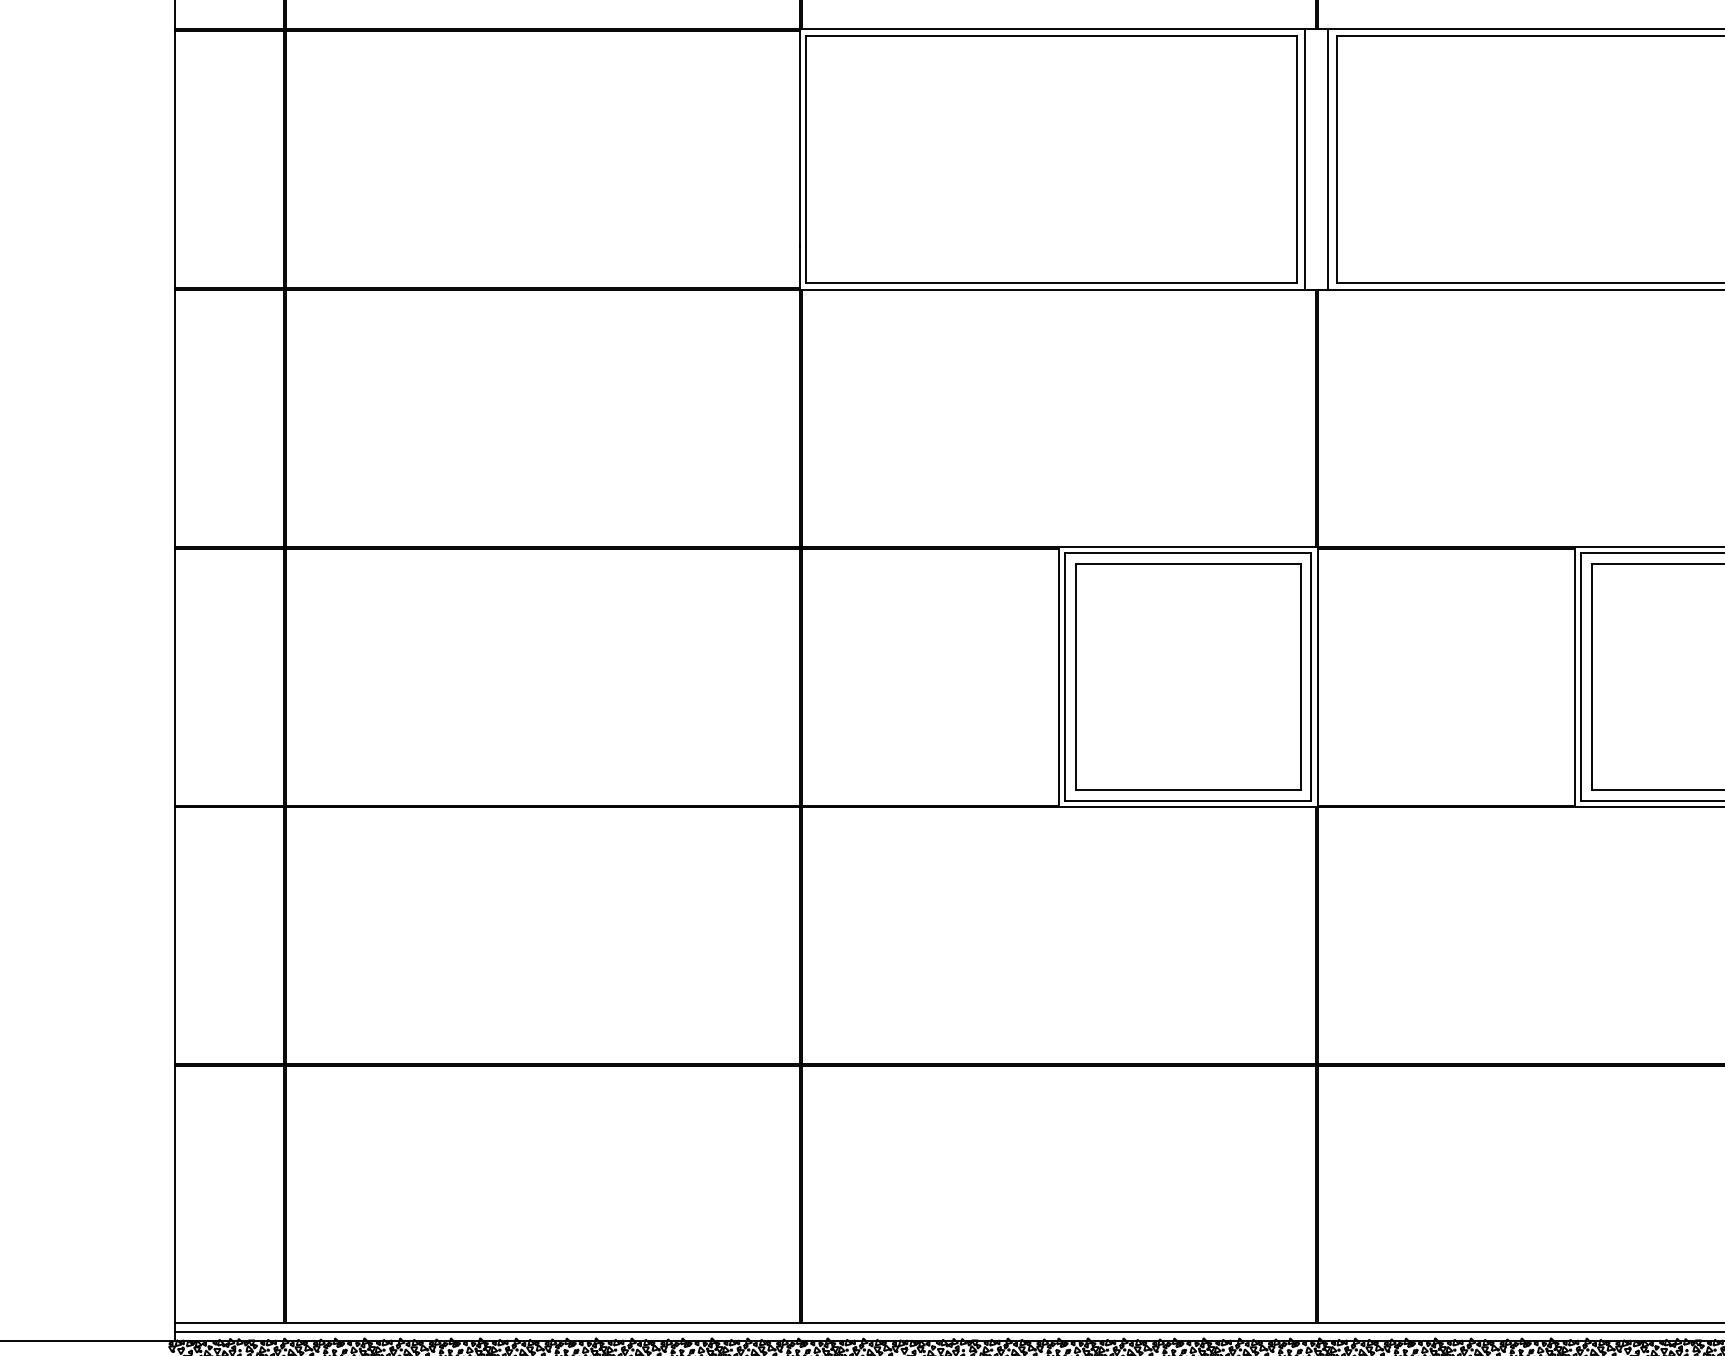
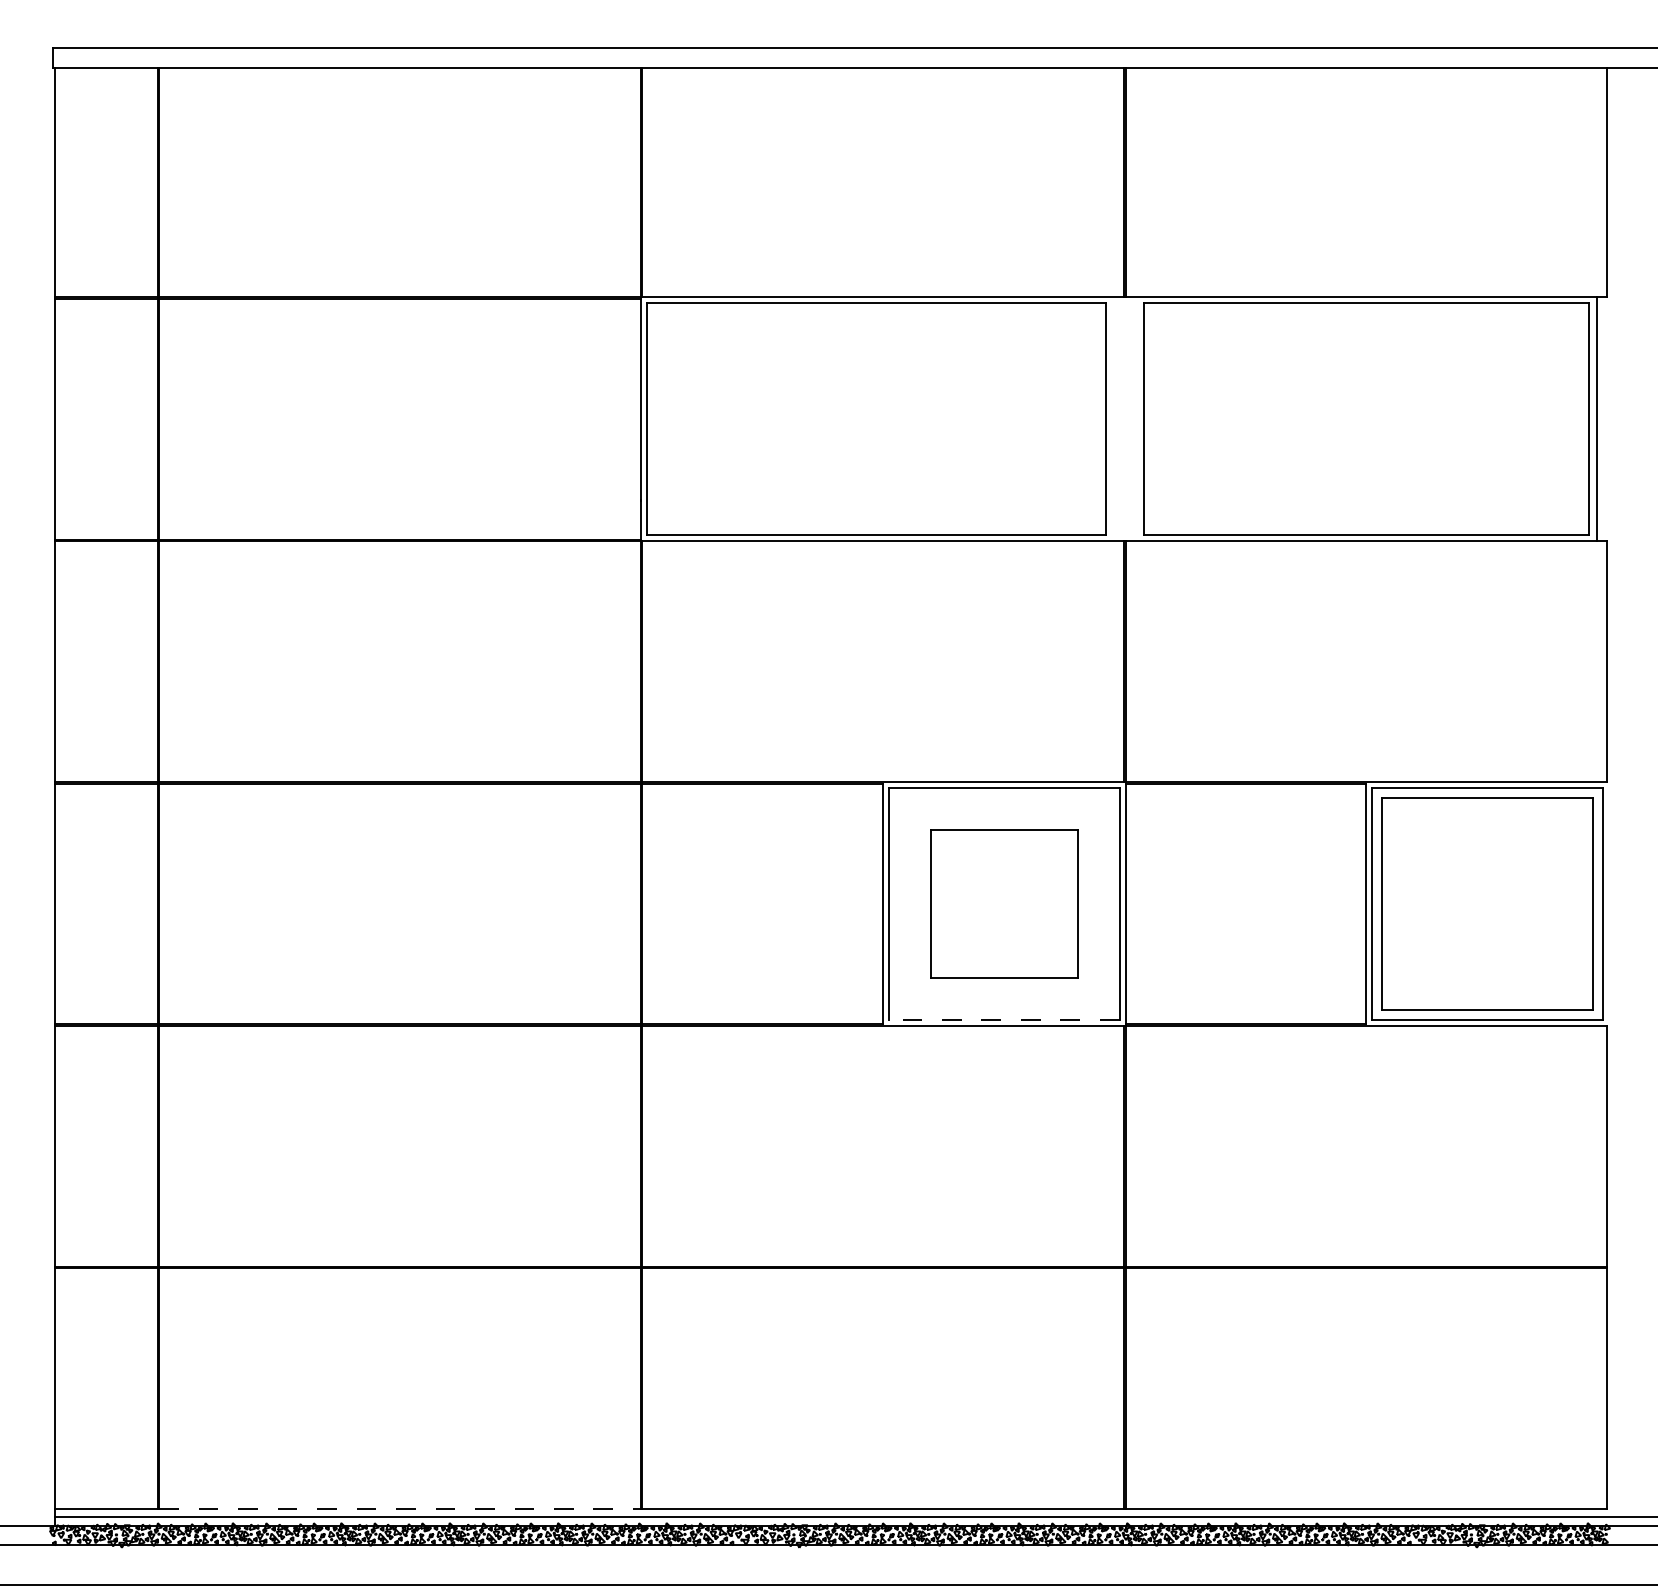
line: (1304, 159) -> (1113, 419), removed
line: (1328, 159) -> (1135, 419), removed
part: (1188, 676) -> (1004, 903), size x0.7
line: (1187, 801) -> (1003, 1020), solid -> dashed
line: (543, 1323) -> (400, 1509), solid -> dashed

